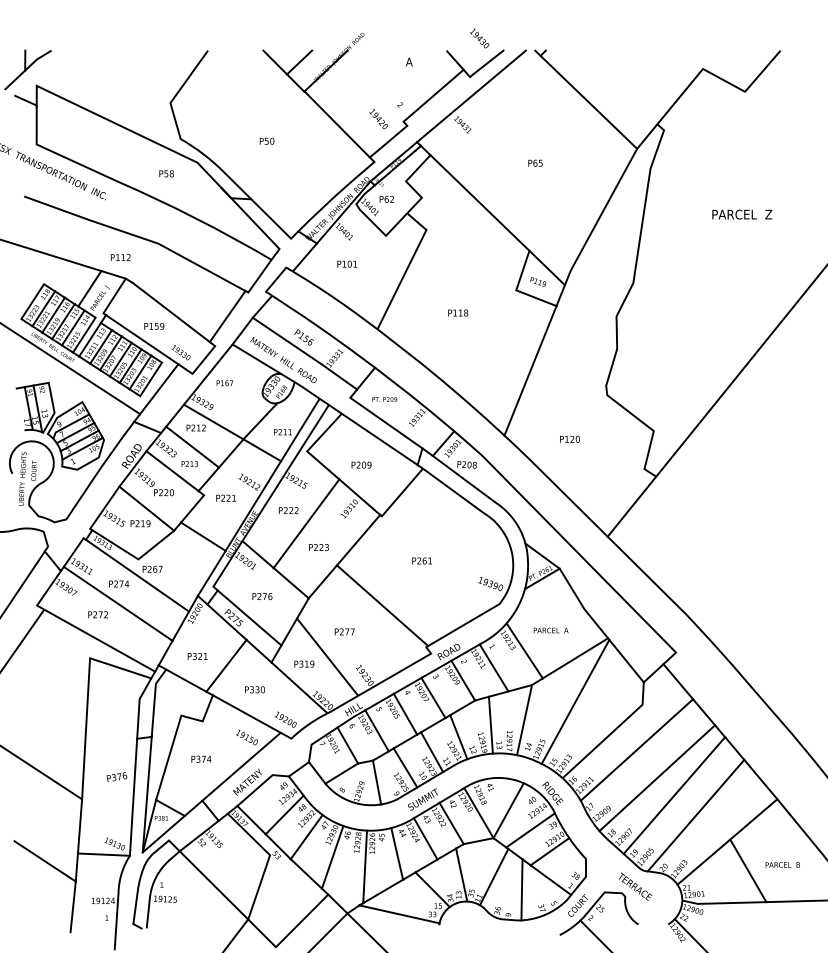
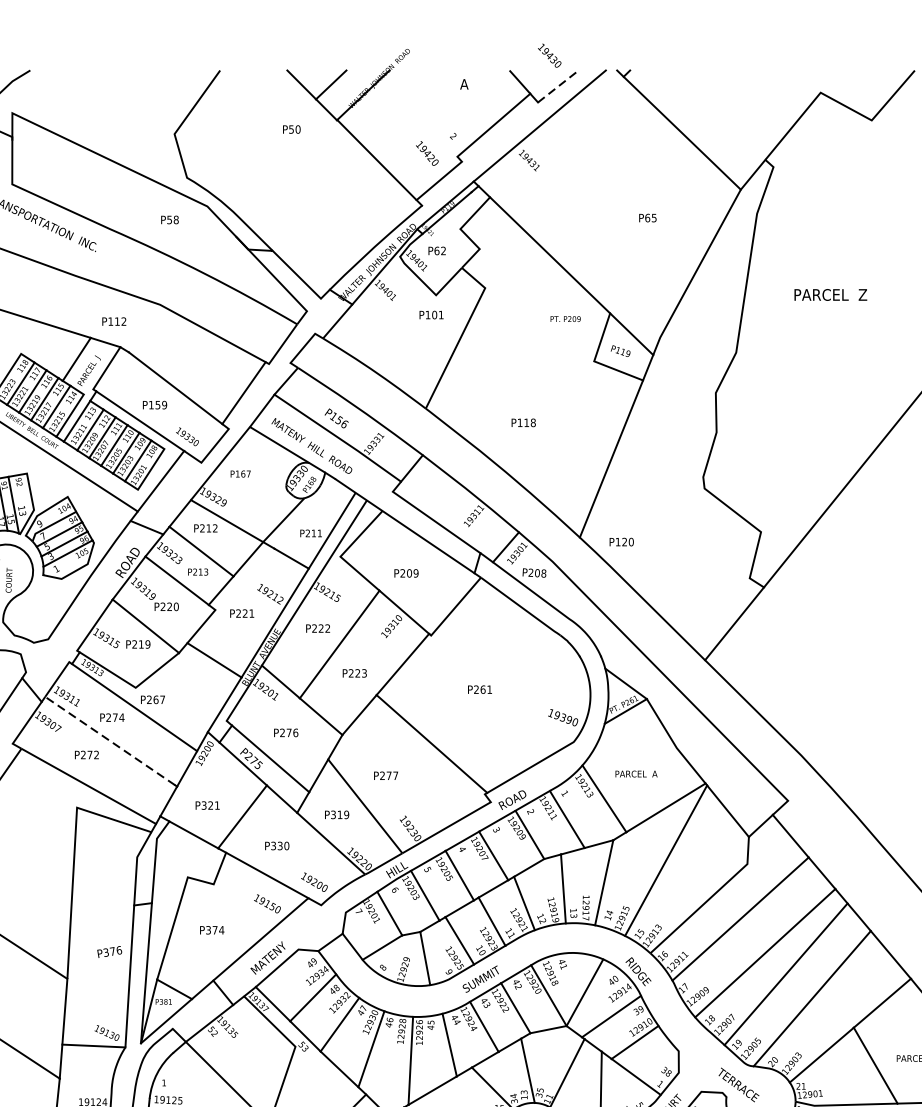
line: (487, 63) -> (559, 86), solid -> dashed
text: (266, 140) -> (291, 128), moved
text: (535, 162) -> (647, 217), moved
text: (742, 214) -> (831, 294), moved
text: (347, 263) -> (431, 314), moved
text: (458, 312) -> (524, 422), moved
text: (384, 399) -> (565, 319), moved
text: (569, 438) -> (621, 541), moved
line: (117, 603) -> (110, 741), solid -> dashed

